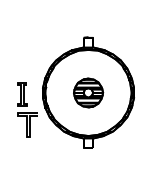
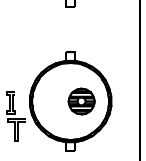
part: (88, 92) -> (81, 101), moved

